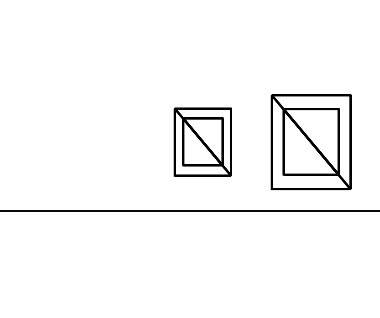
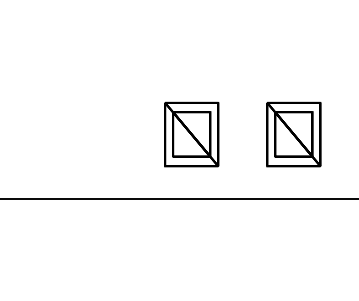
part: (310, 141) -> (293, 133), size x0.71

